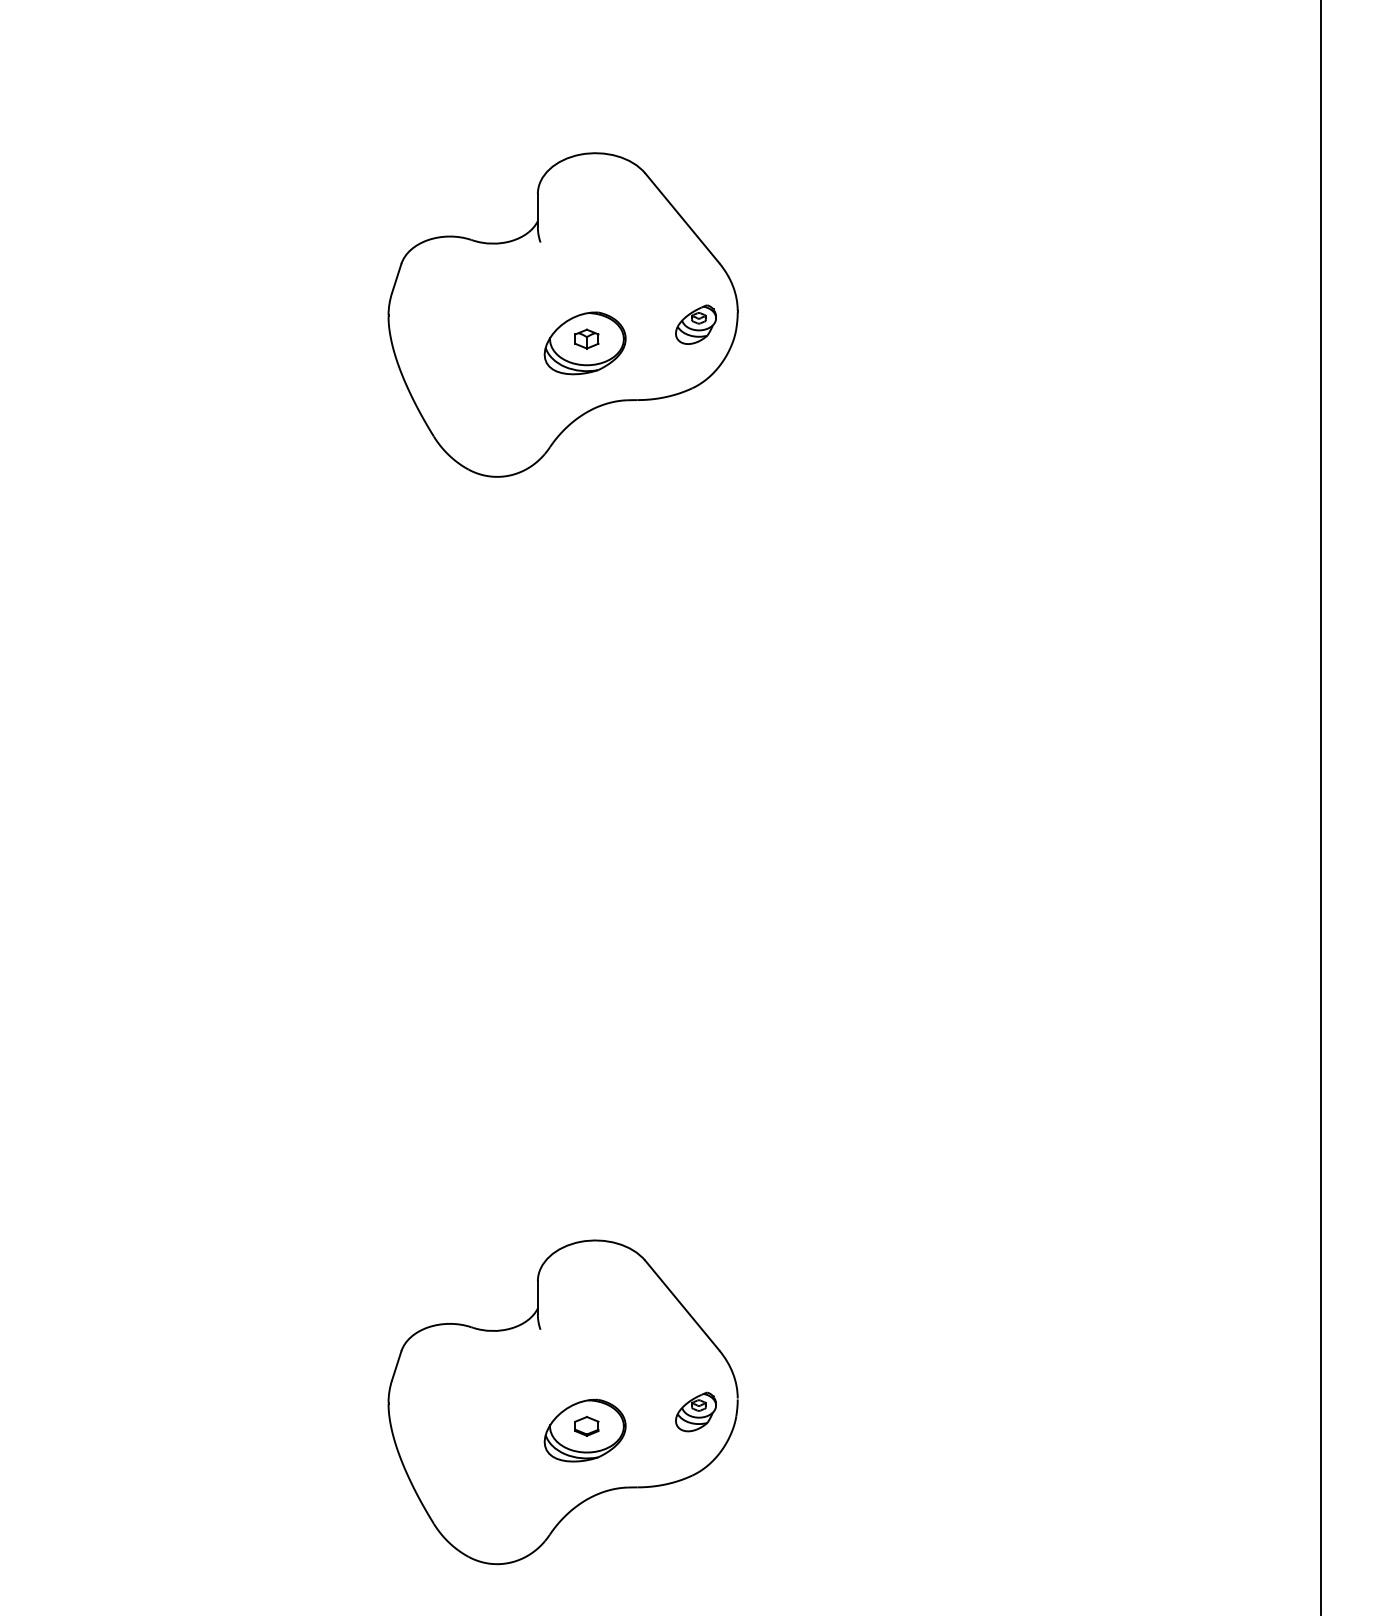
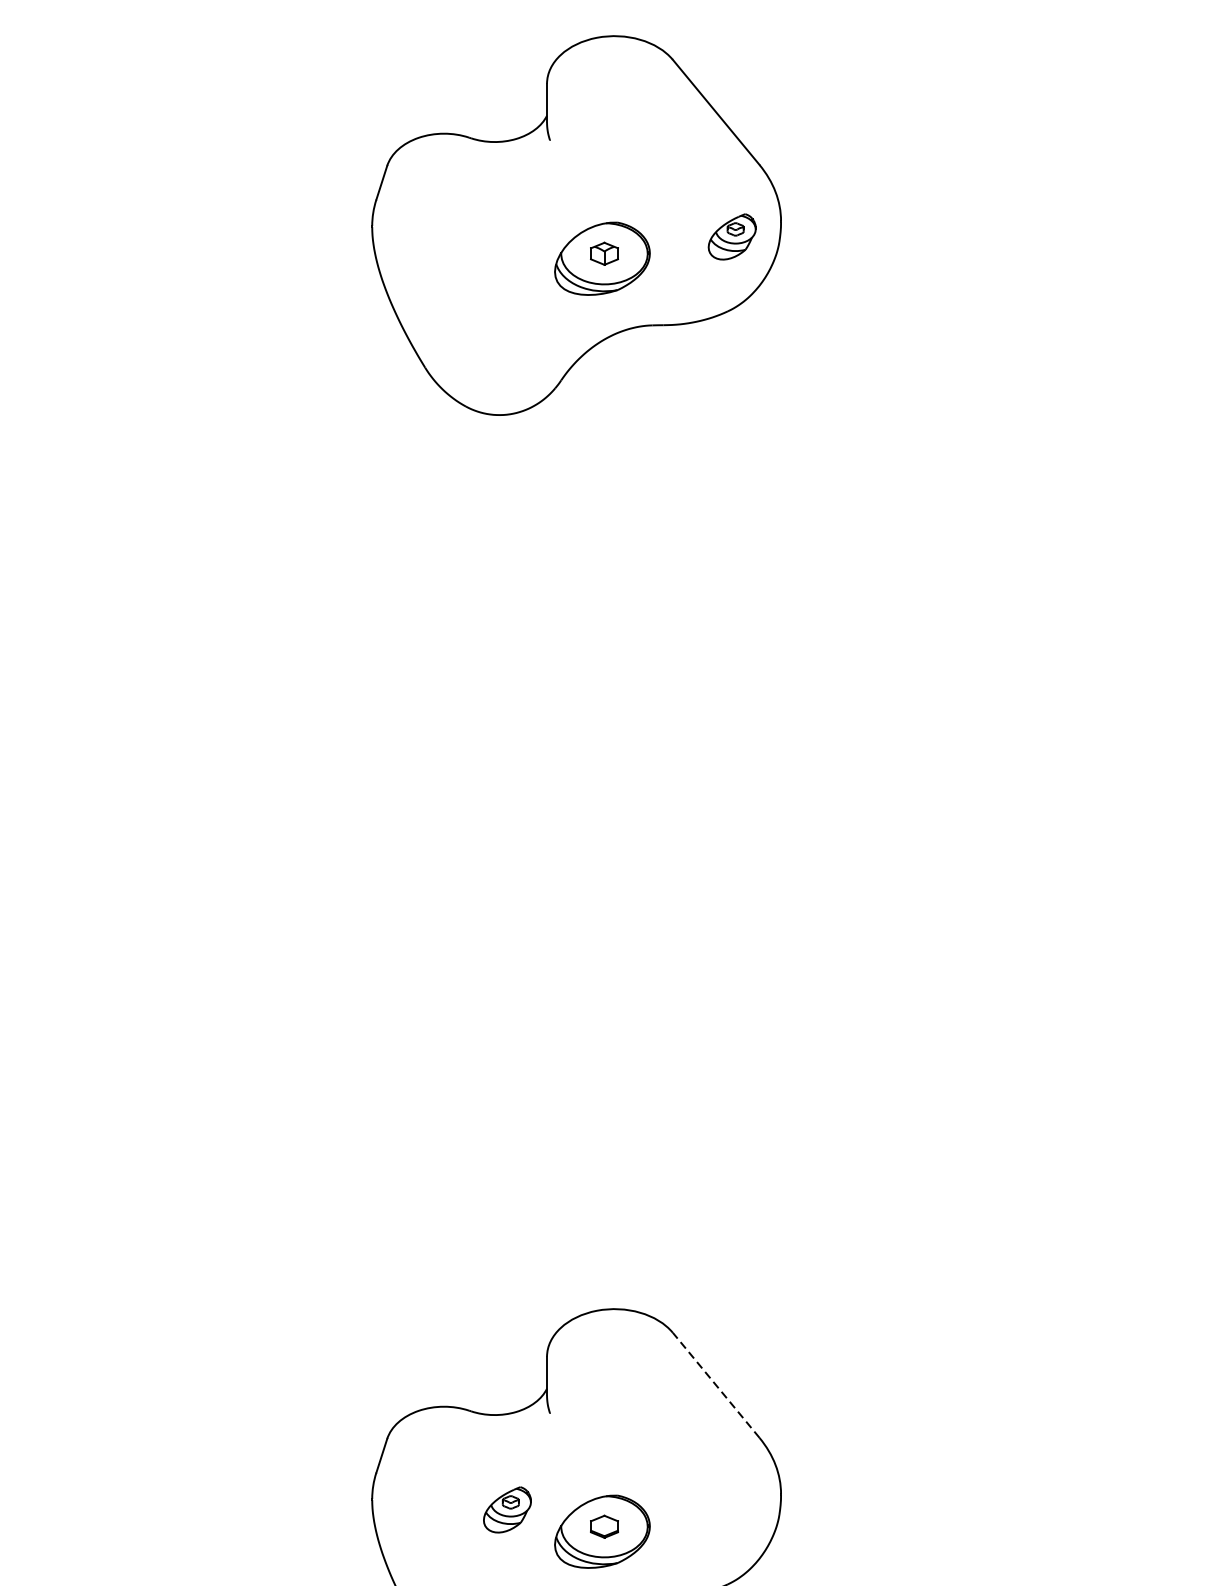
line: (682, 1305) -> (716, 1385), solid -> dashed
part: (695, 1411) -> (506, 1509), moved

